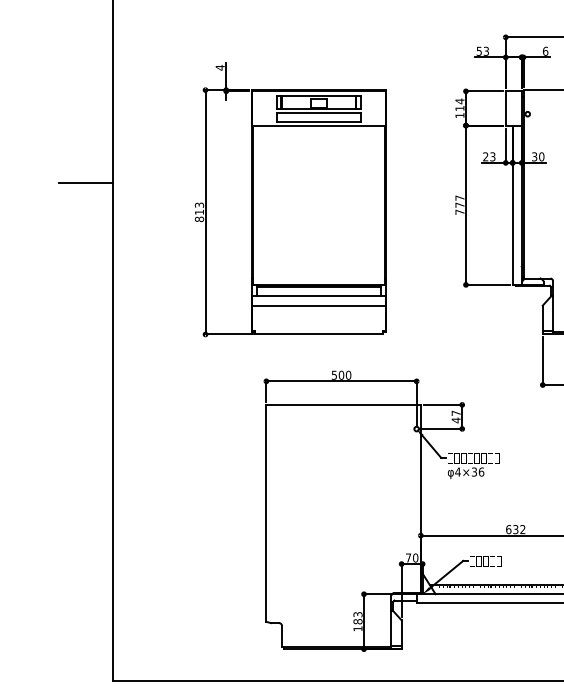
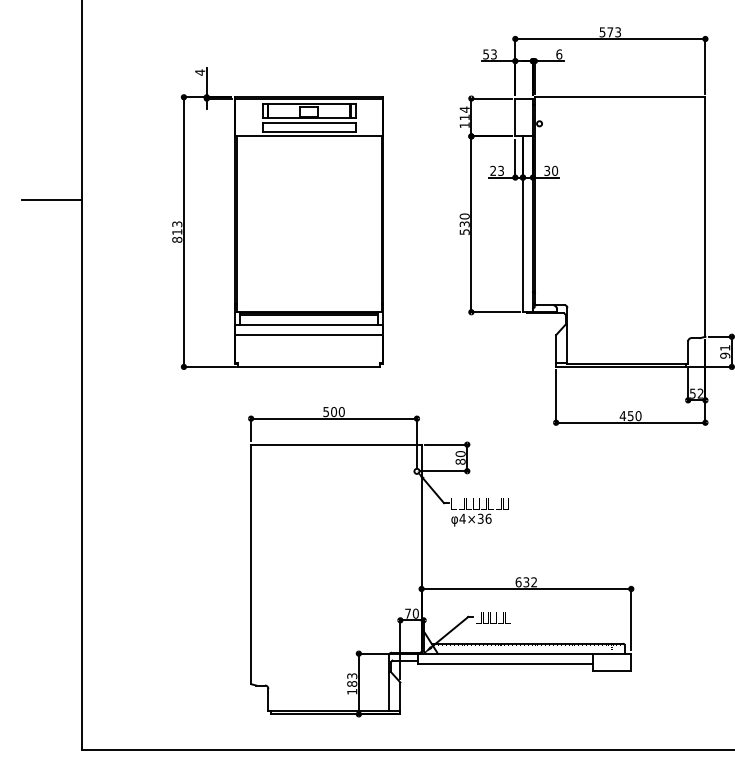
text: (459, 204) -> (464, 223), 777 -> 530
text: (456, 417) -> (460, 458), 47 -> 80

